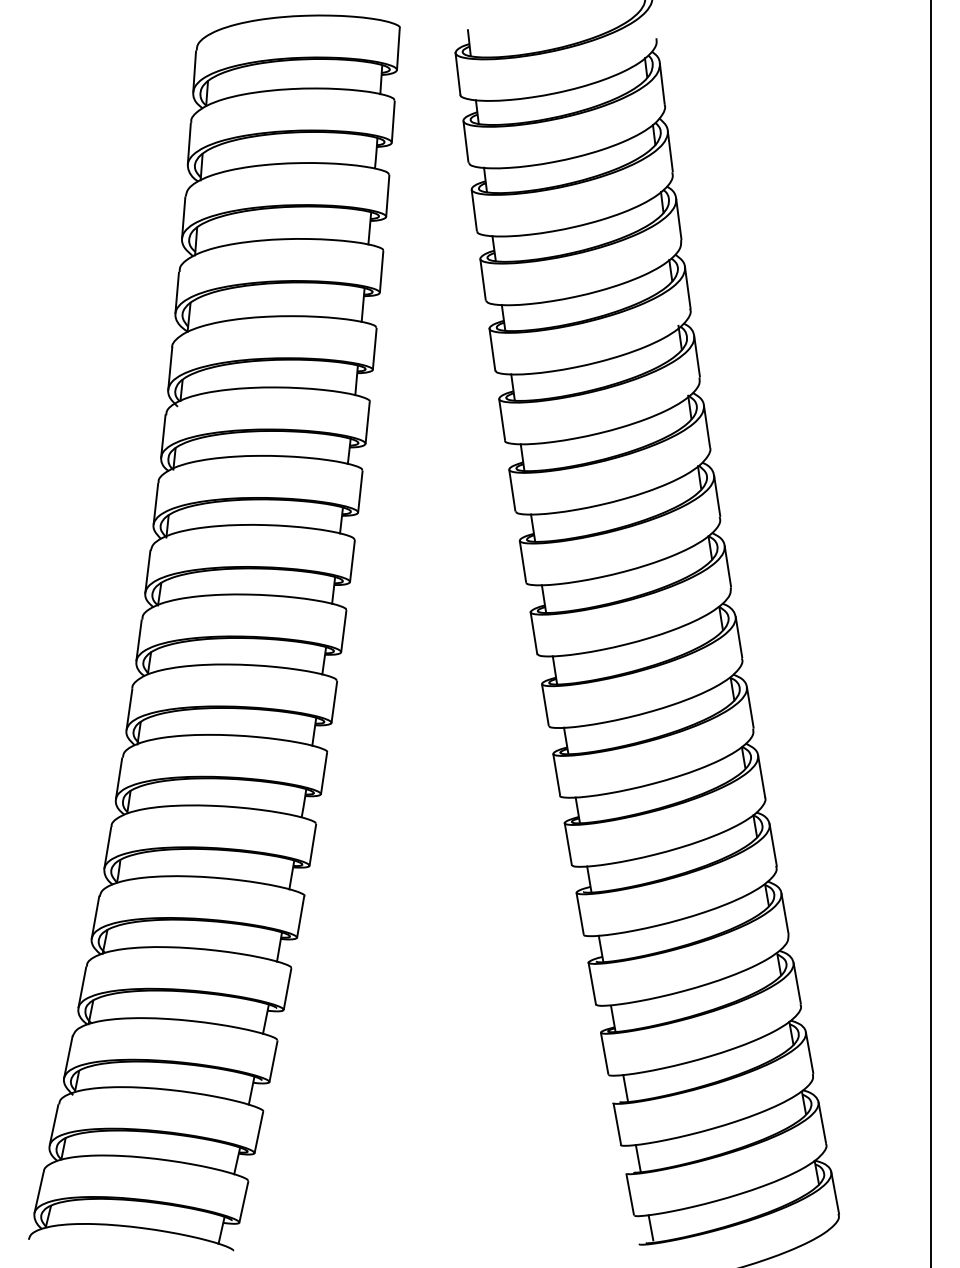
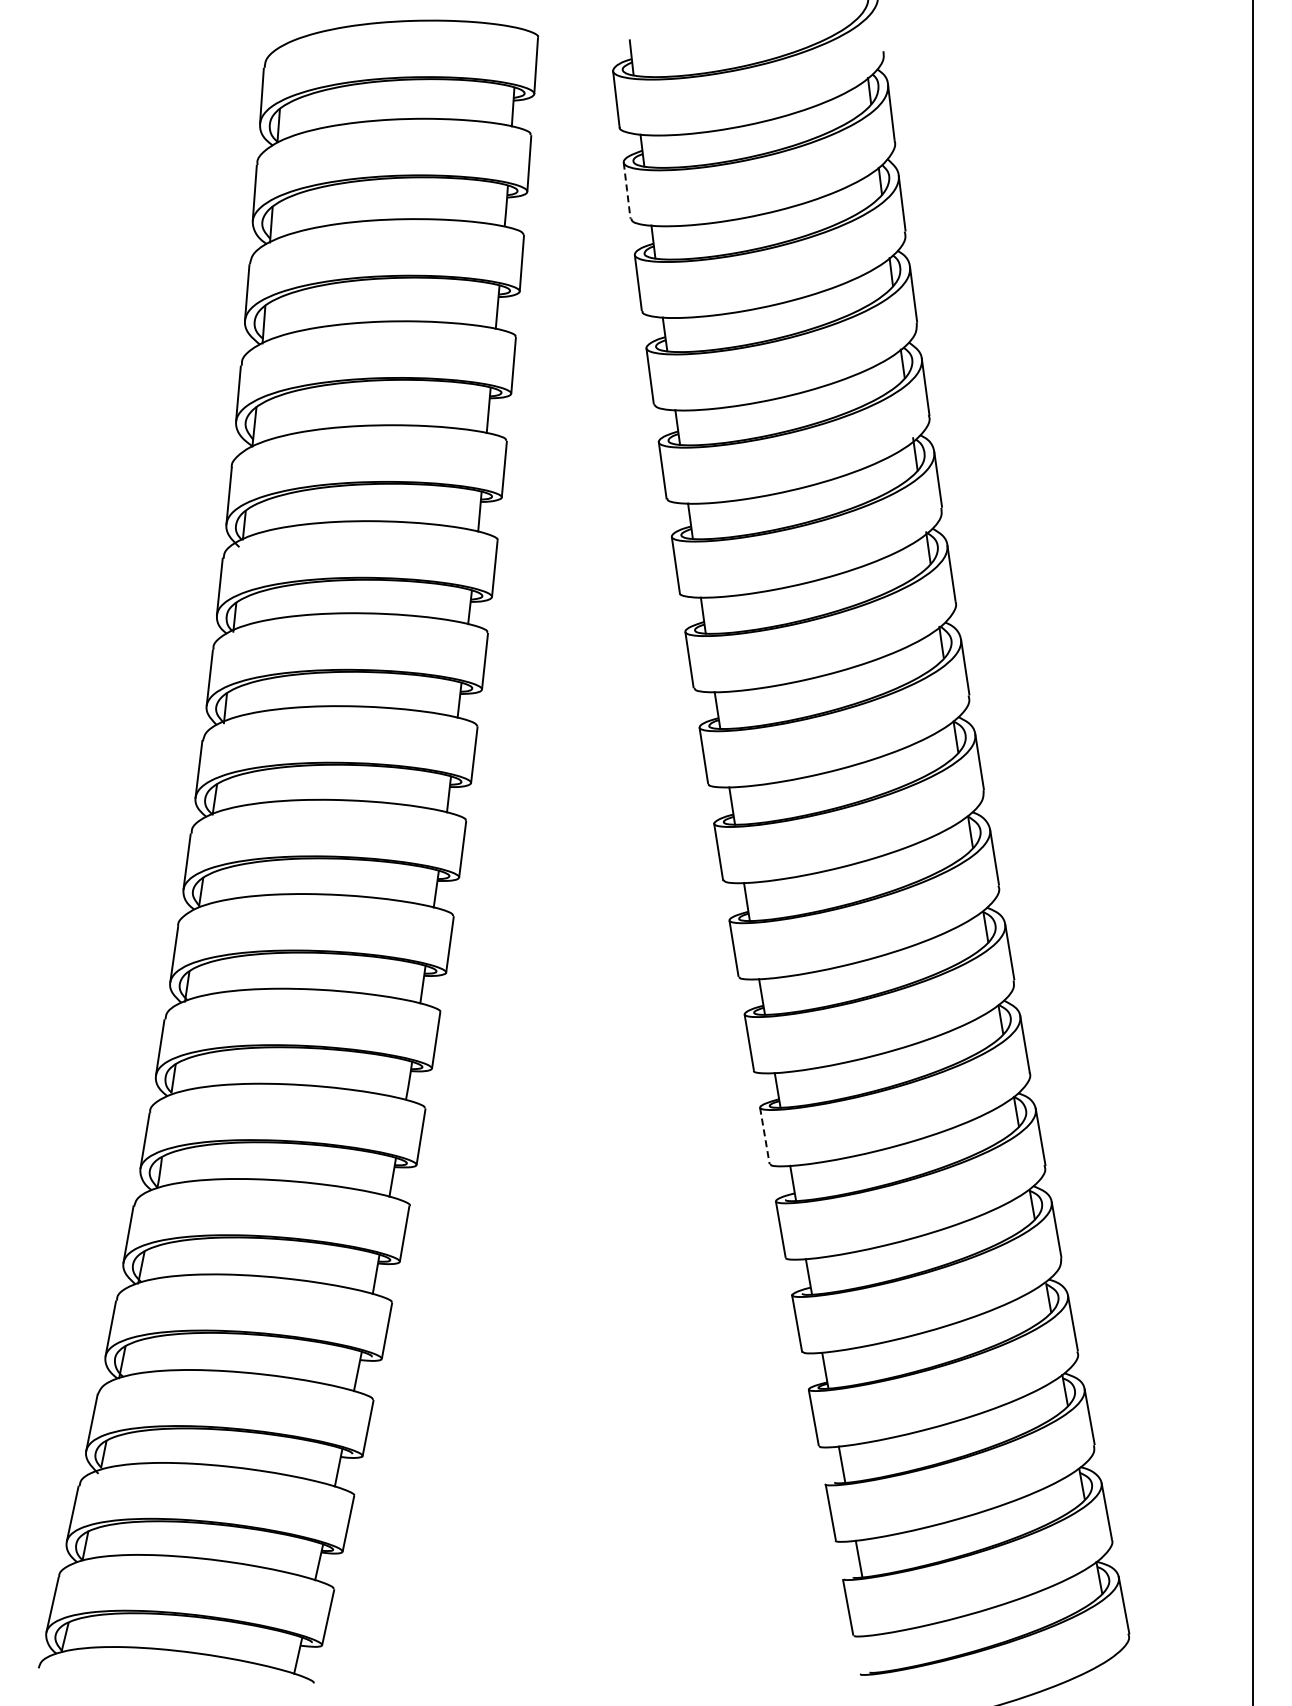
line: (466, 141) -> (627, 190), solid -> dashed
line: (568, 843) -> (764, 1135), solid -> dashed
line: (650, 1227) -> (875, 1651), removed

